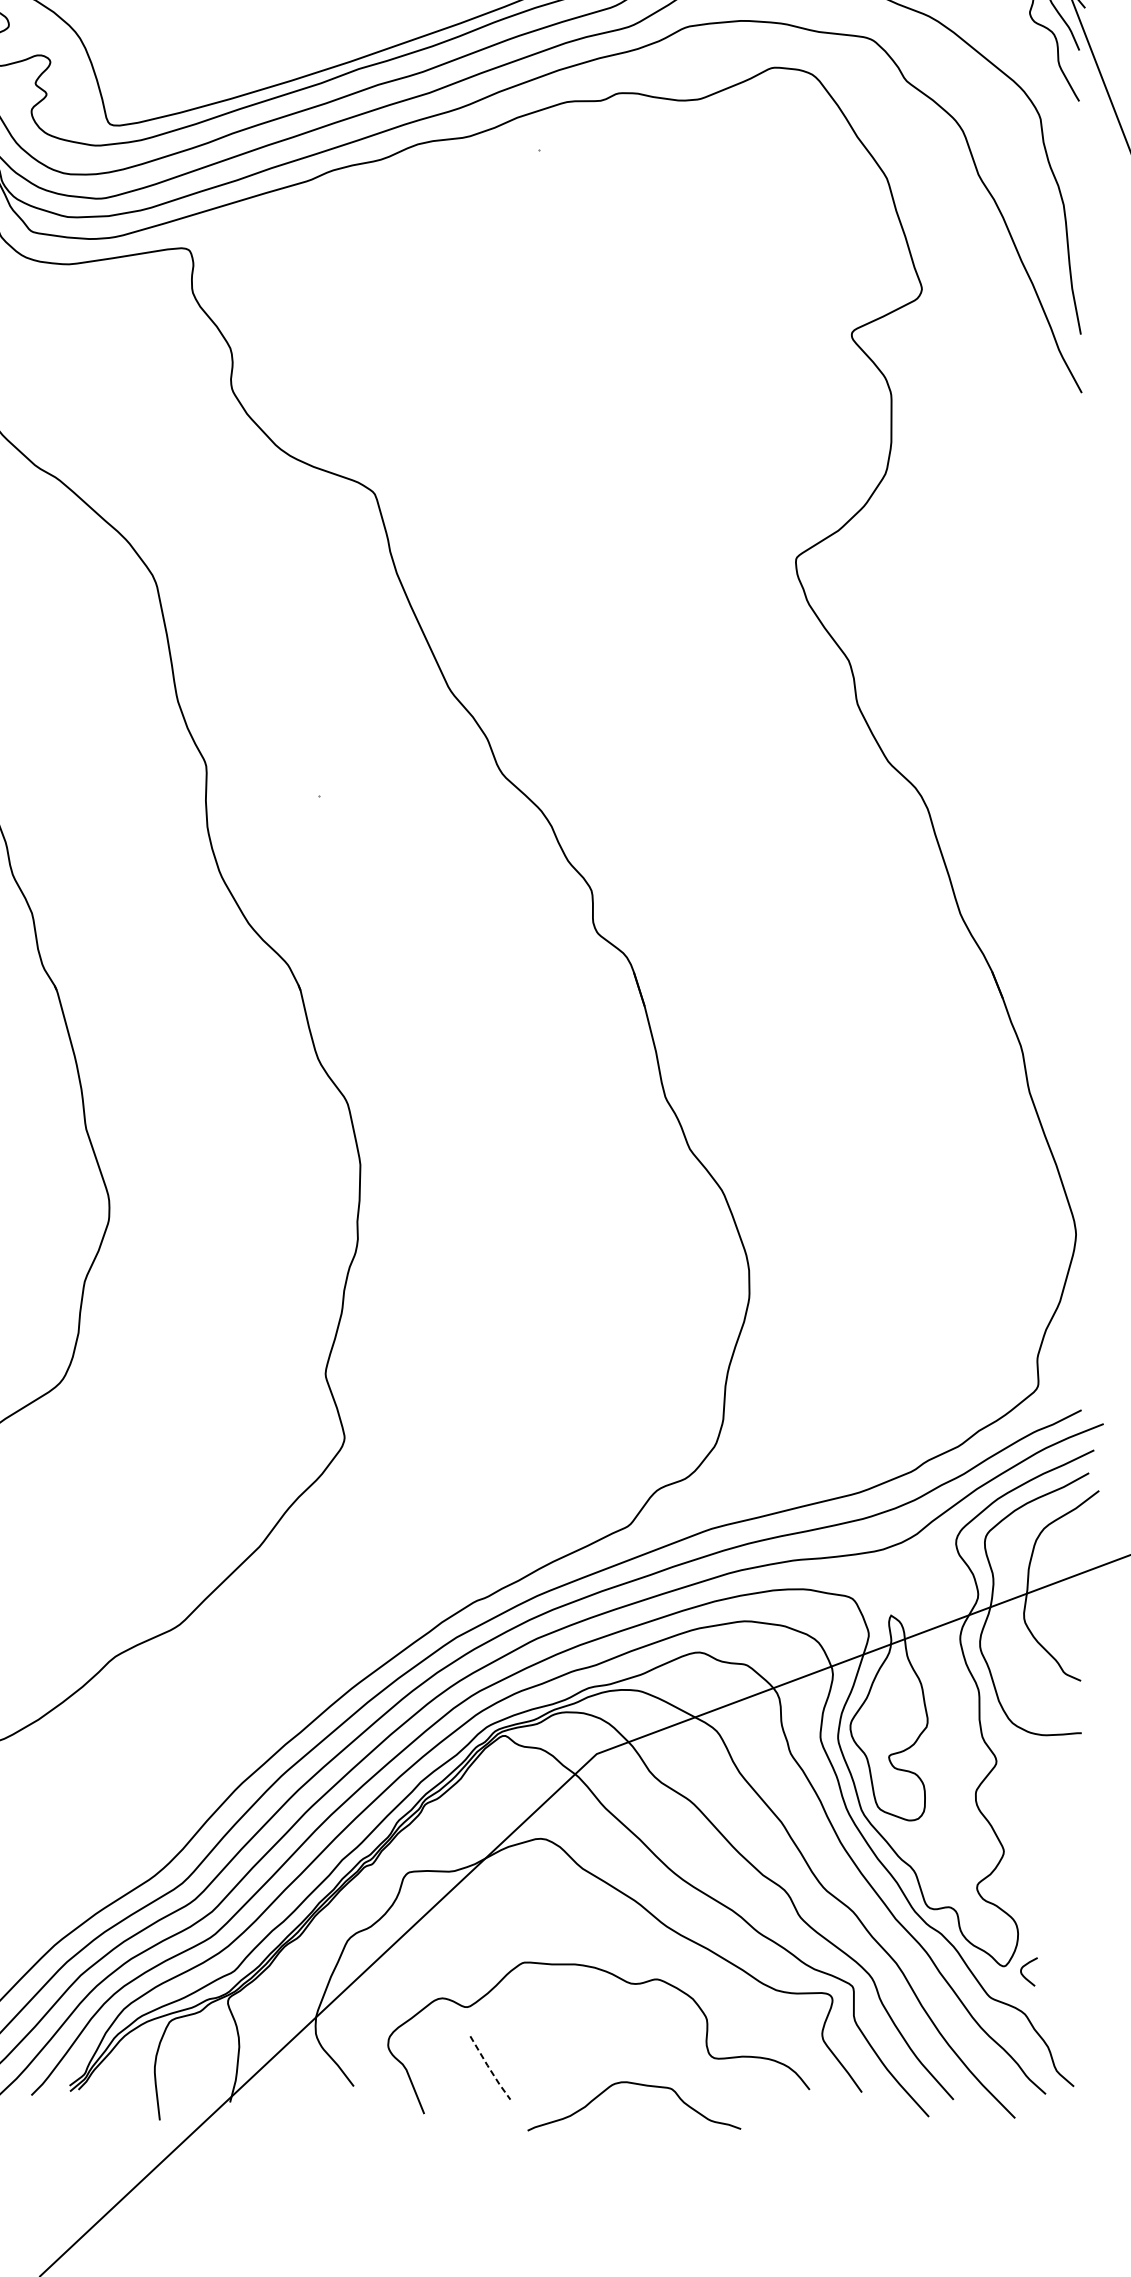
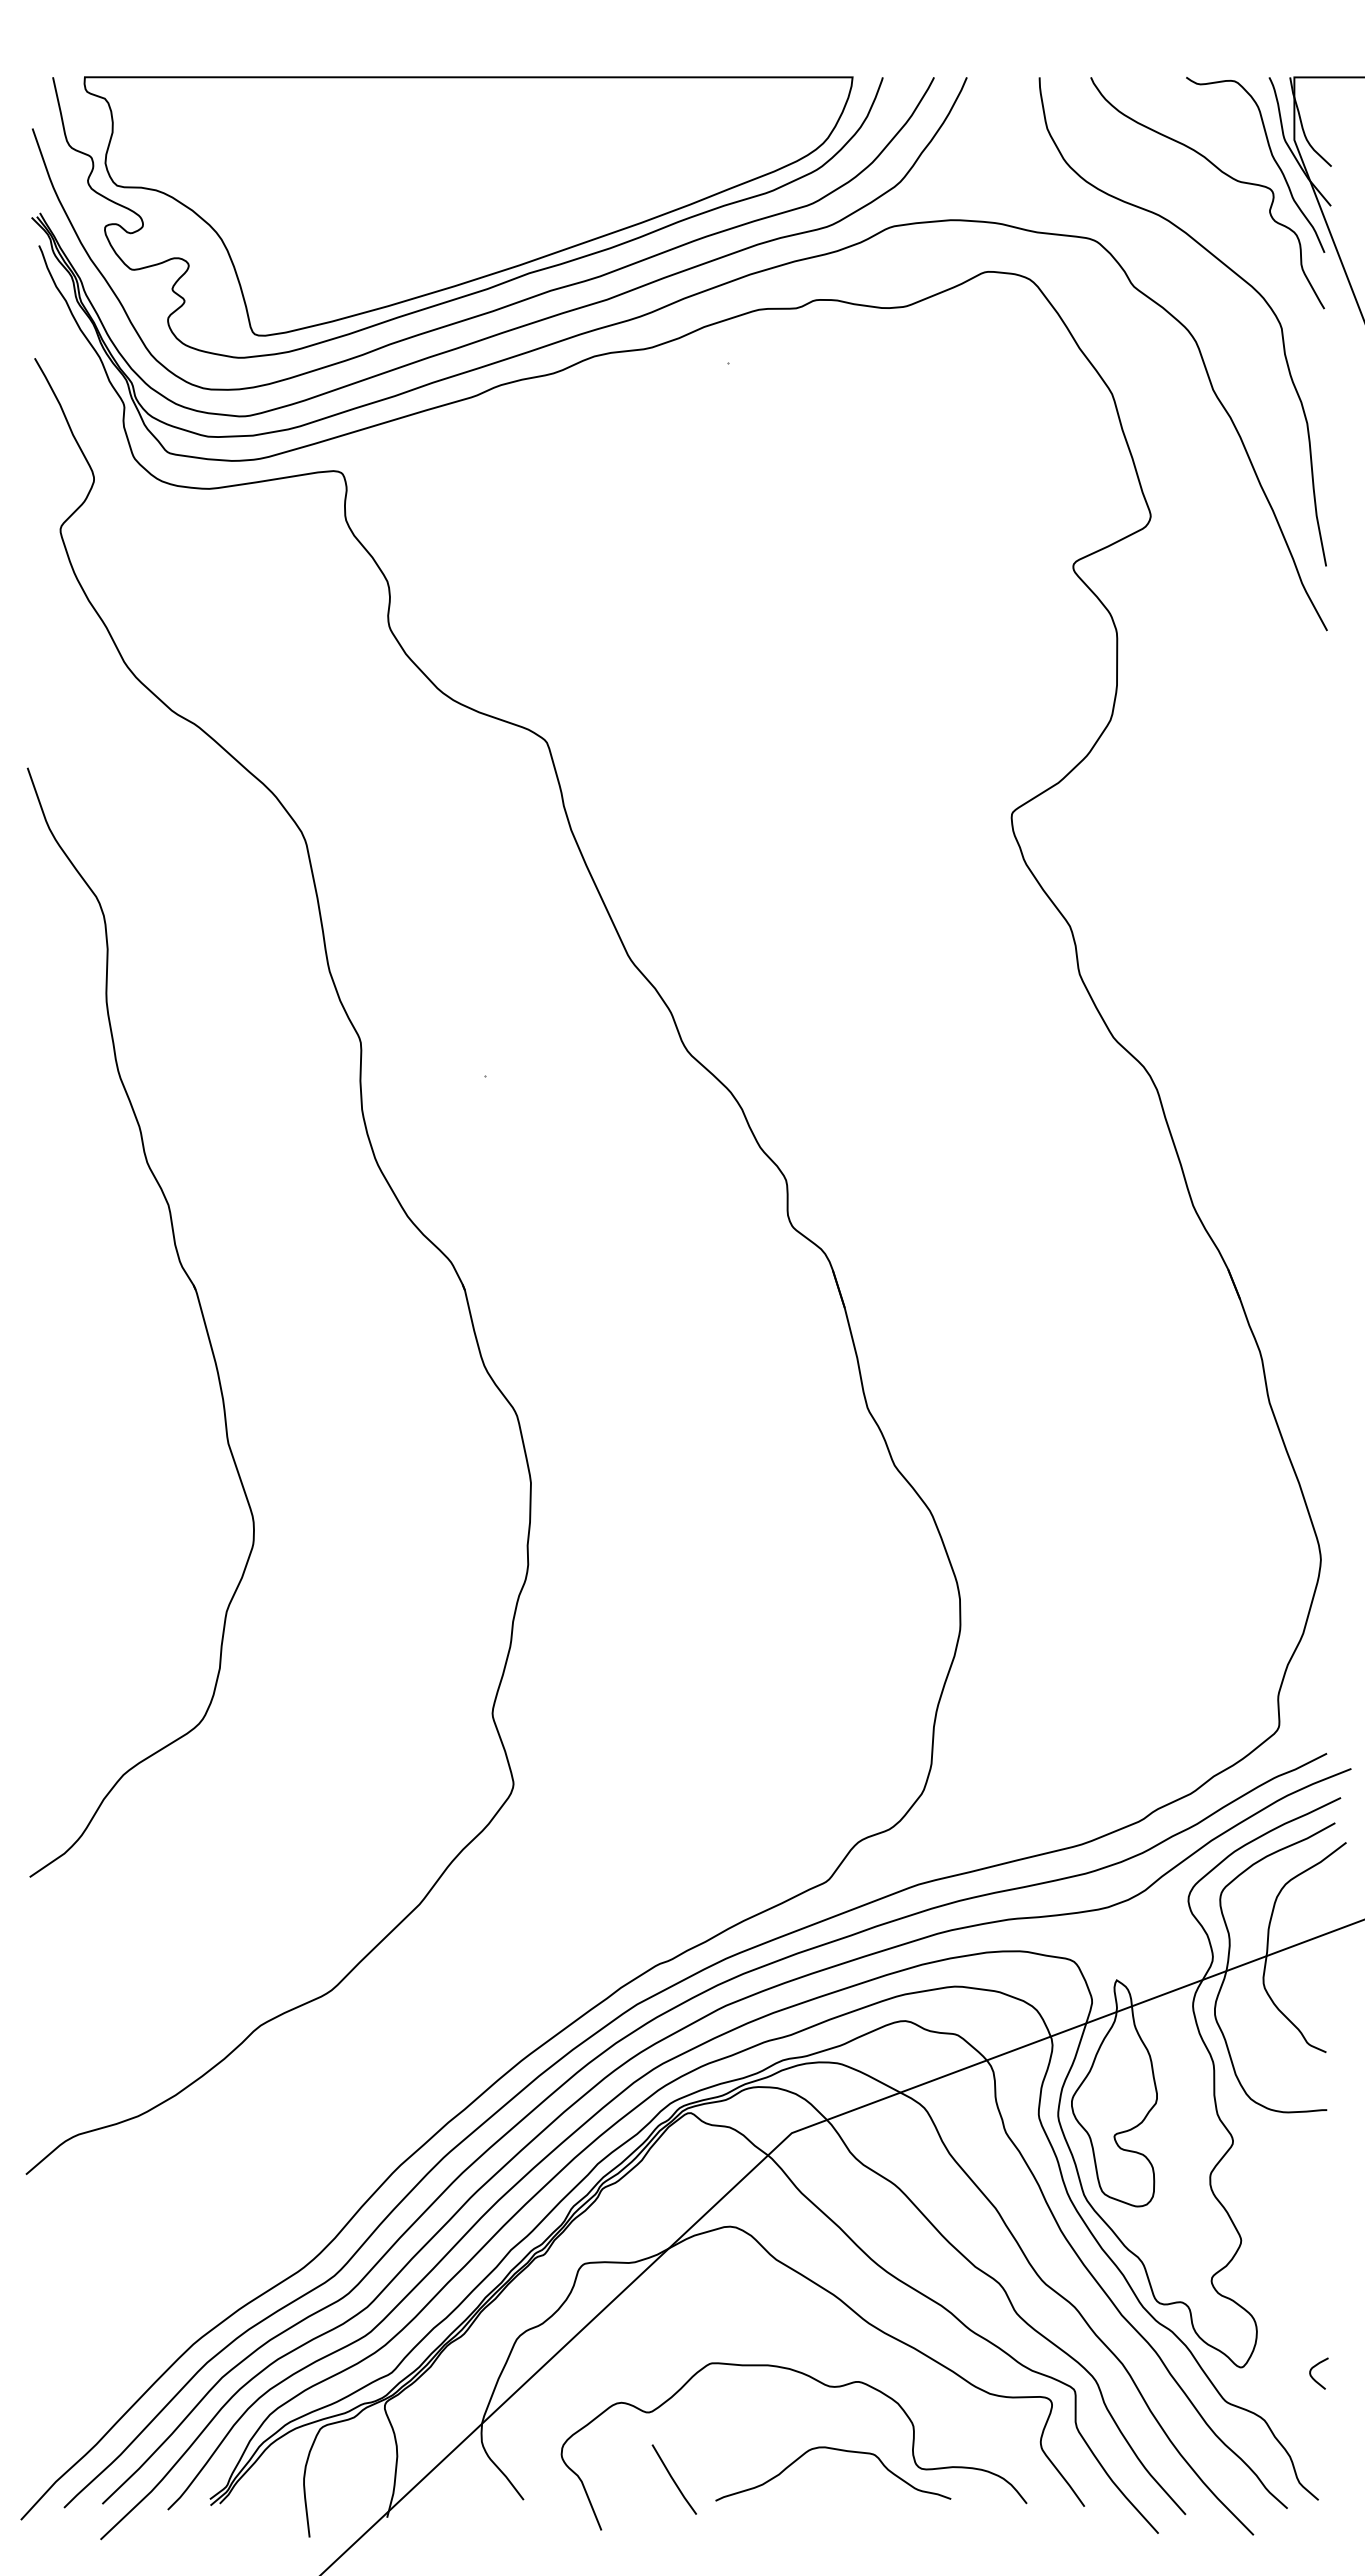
curve: (1024, 1975) -> (1313, 2377), moved
line: (489, 2067) -> (673, 2479), dashed -> solid
curve: (637, 2085) -> (836, 2450), moved

